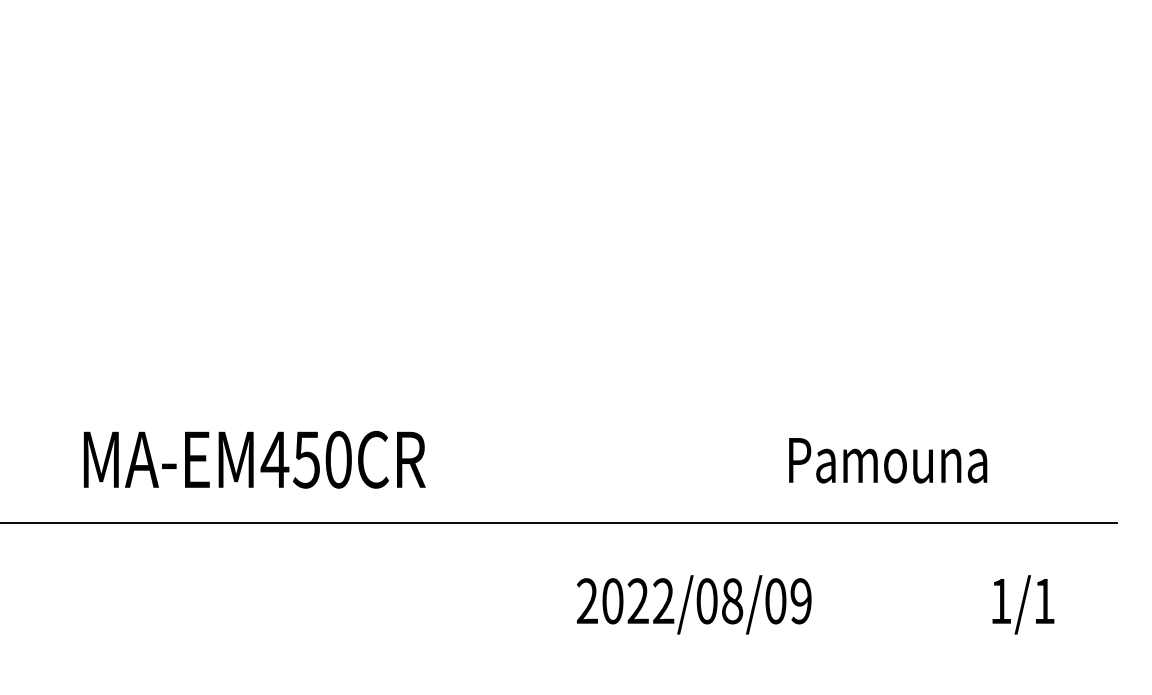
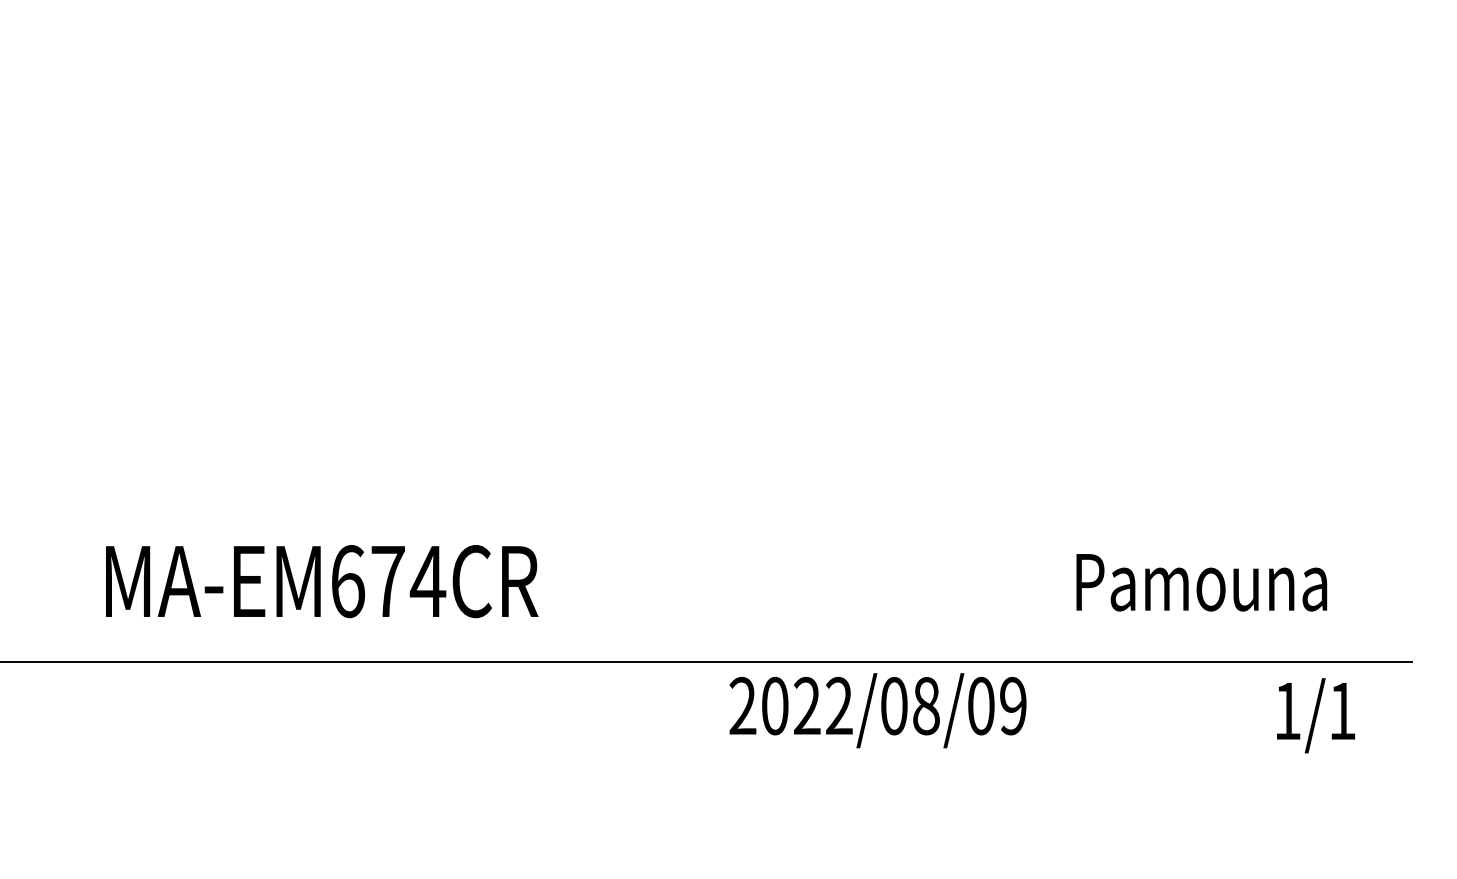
text: (306, 459) -> (387, 581), MA-EM450CR -> MA-EM674CR
text: (888, 460) -> (1202, 582), moved
text: (694, 604) -> (878, 710), moved
text: (1023, 604) -> (1316, 715), moved

